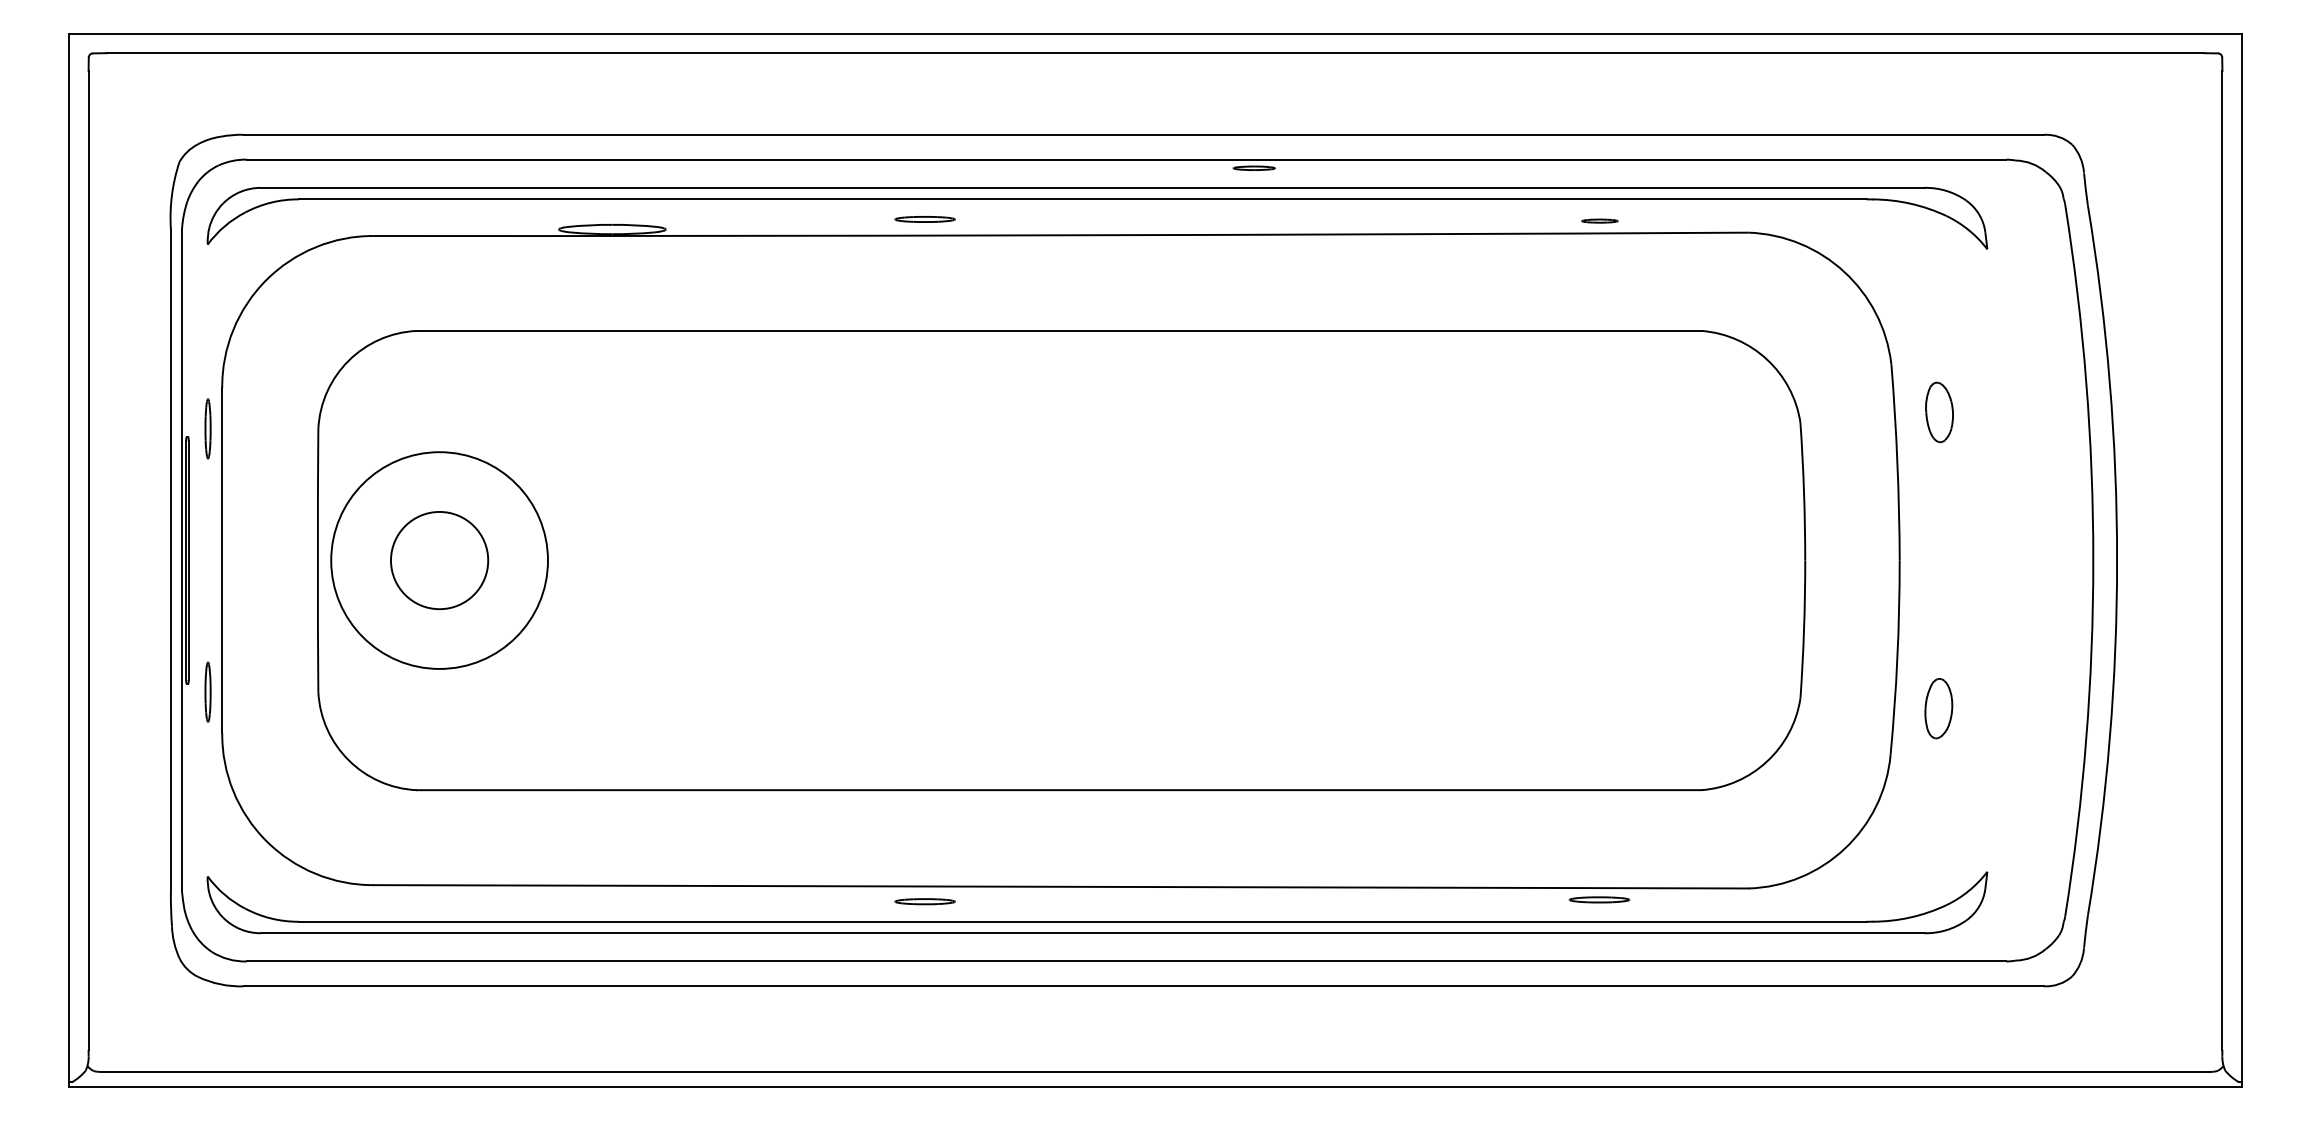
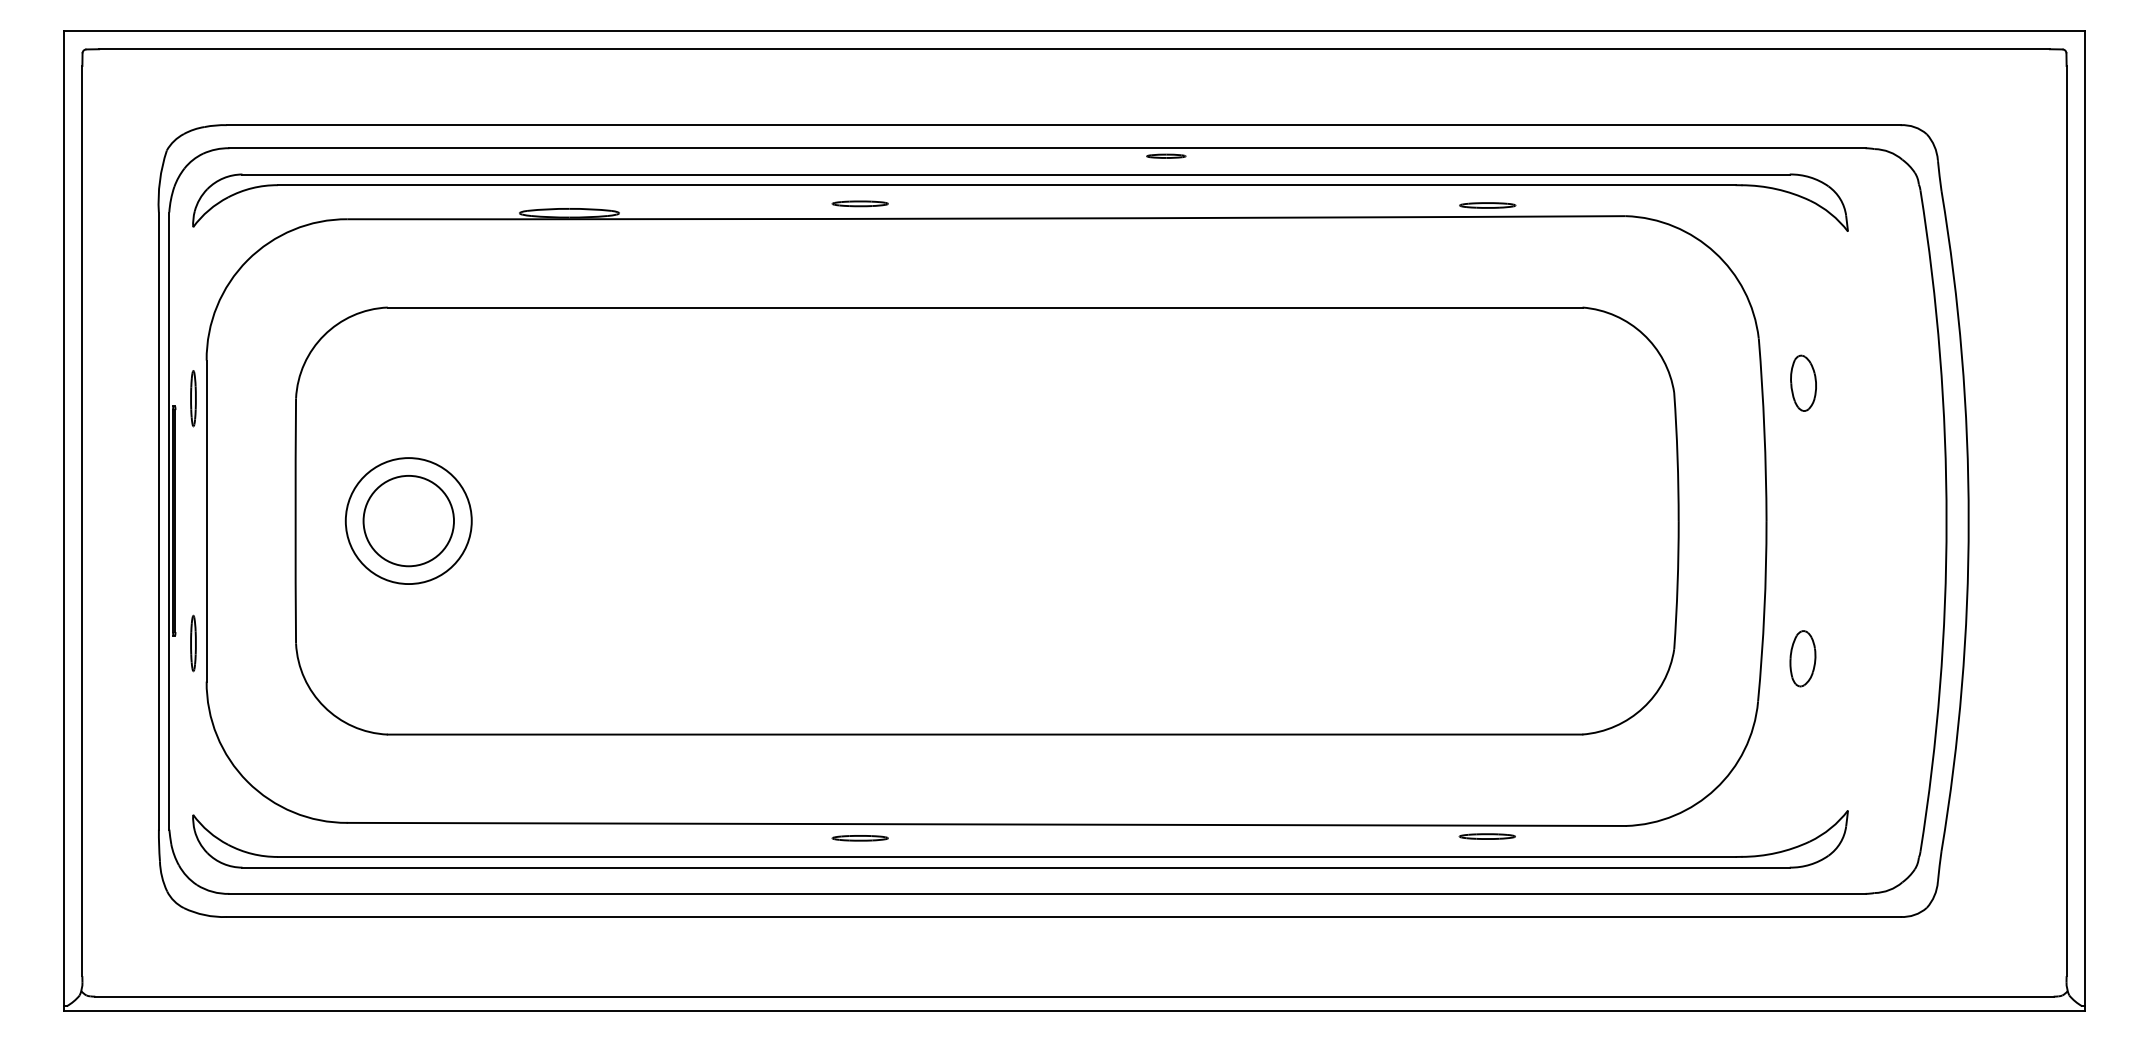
part: (1599, 220) -> (1487, 204), size x1.67
circle: (439, 560) -> (408, 521), size x0.62

